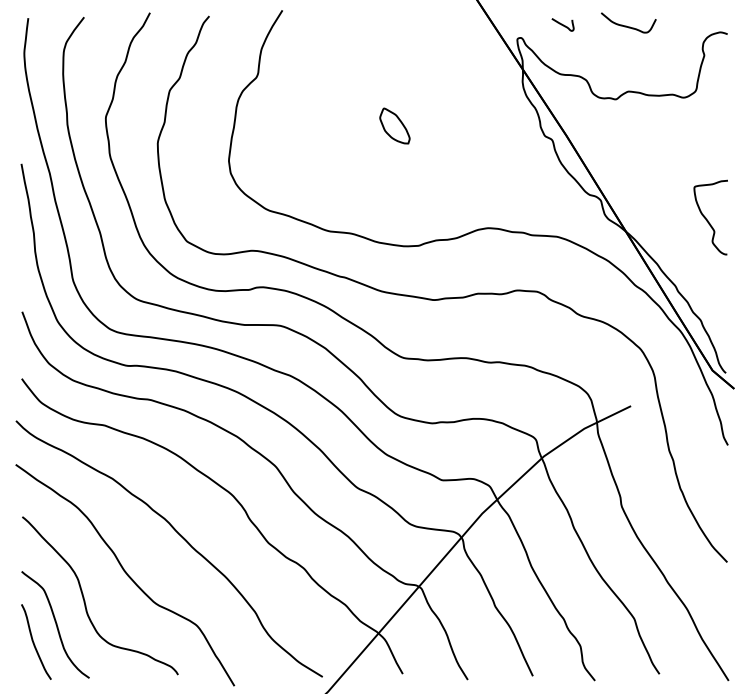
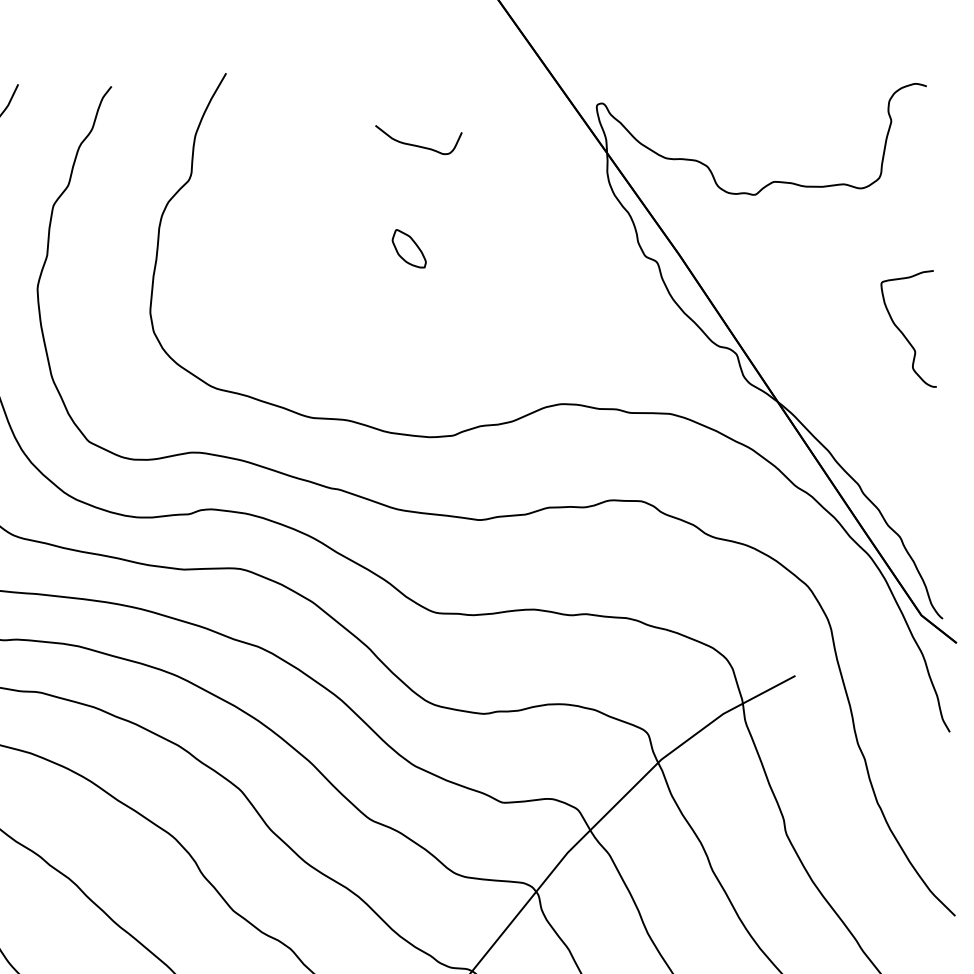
curve: (562, 24) -> (666, 80), removed
curve: (626, 25) -> (415, 143), moved
part: (394, 125) -> (408, 247), size x0.7
curve: (707, 219) -> (903, 332), moved

